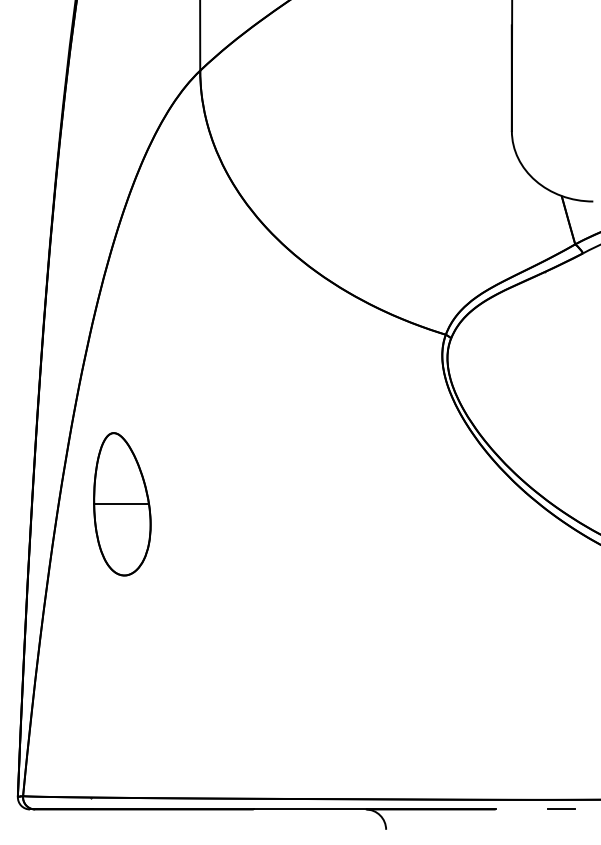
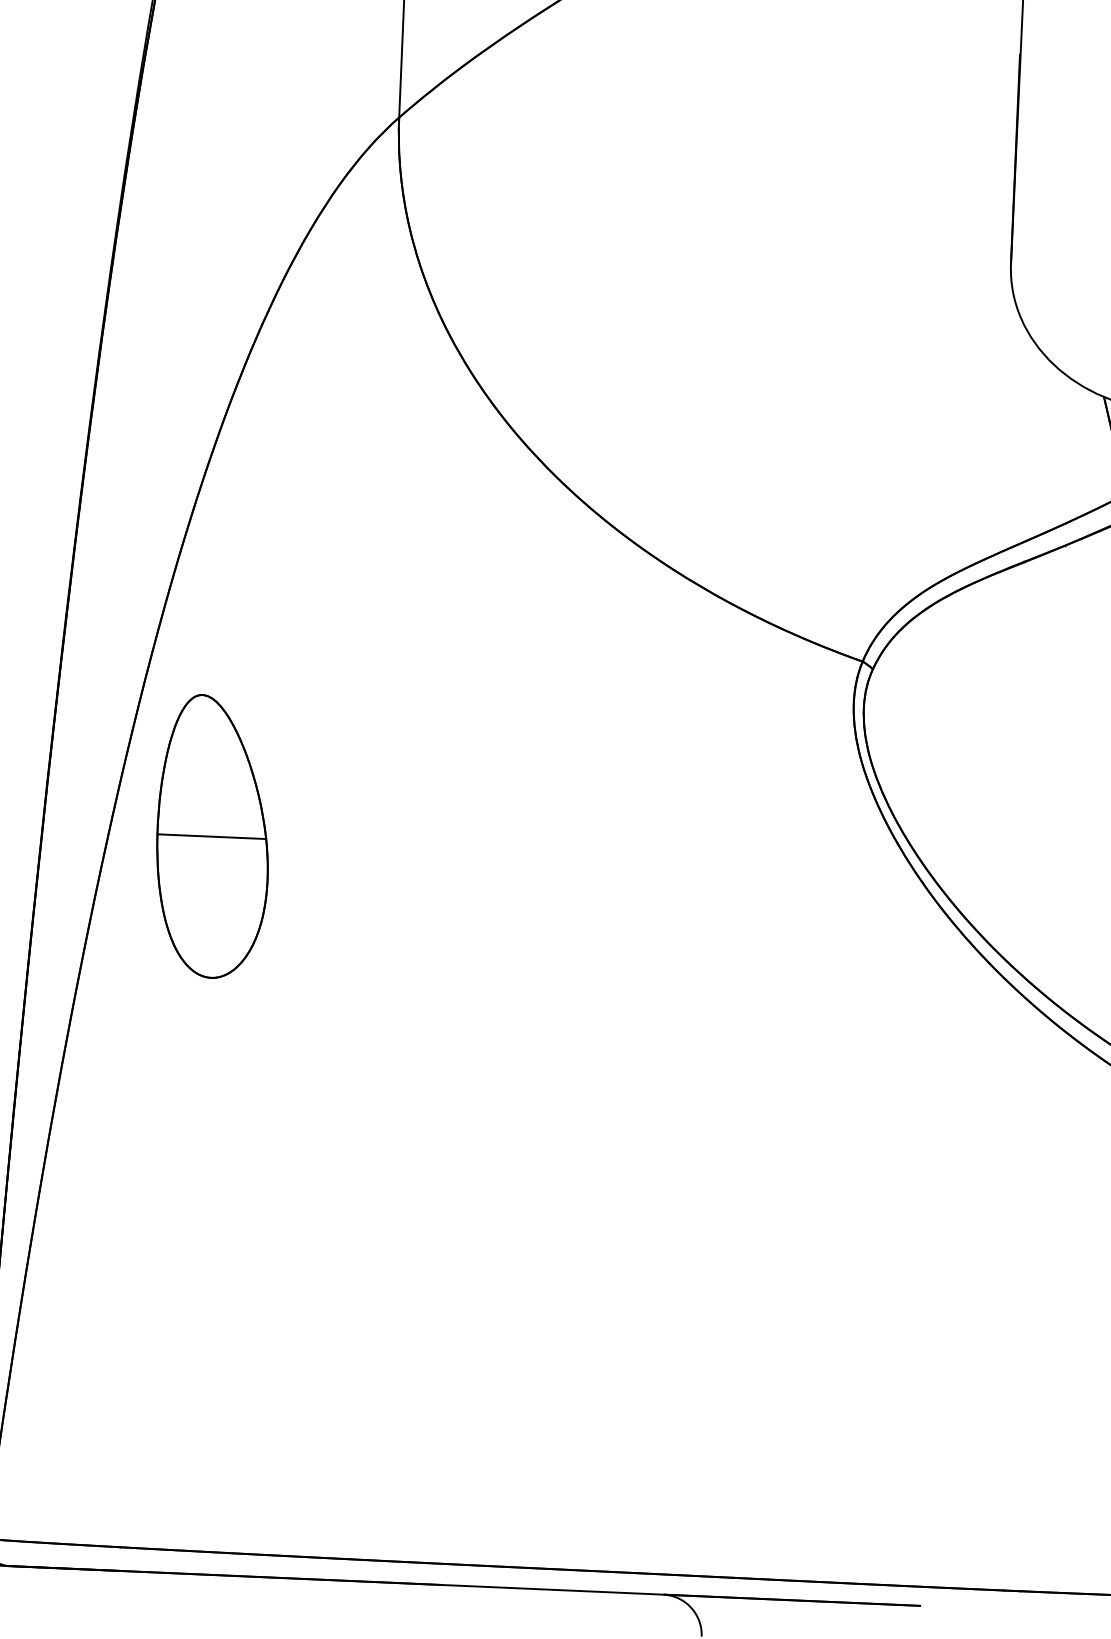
part: (122, 504) -> (213, 837), moved
line: (561, 809) -> (1050, 1611), removed

